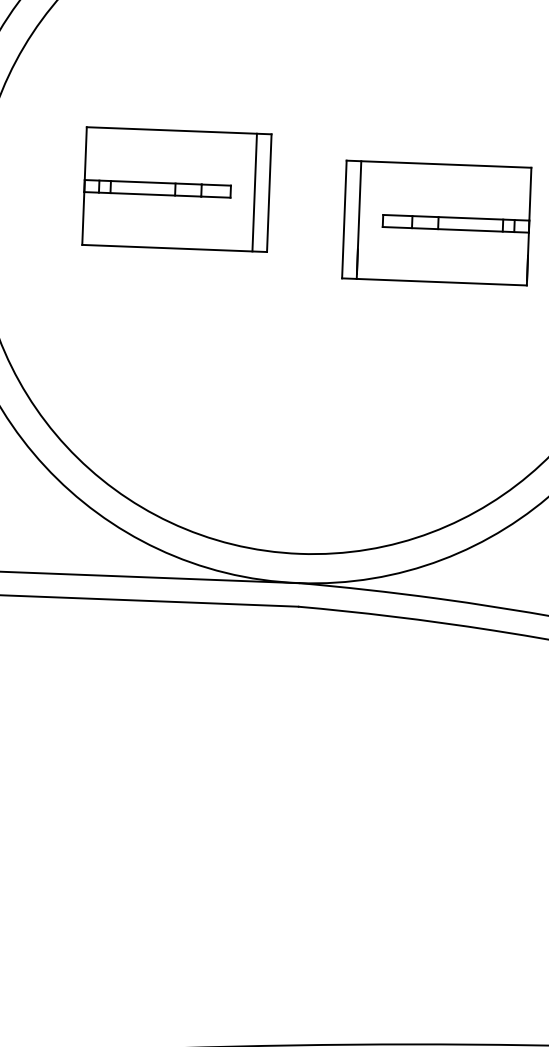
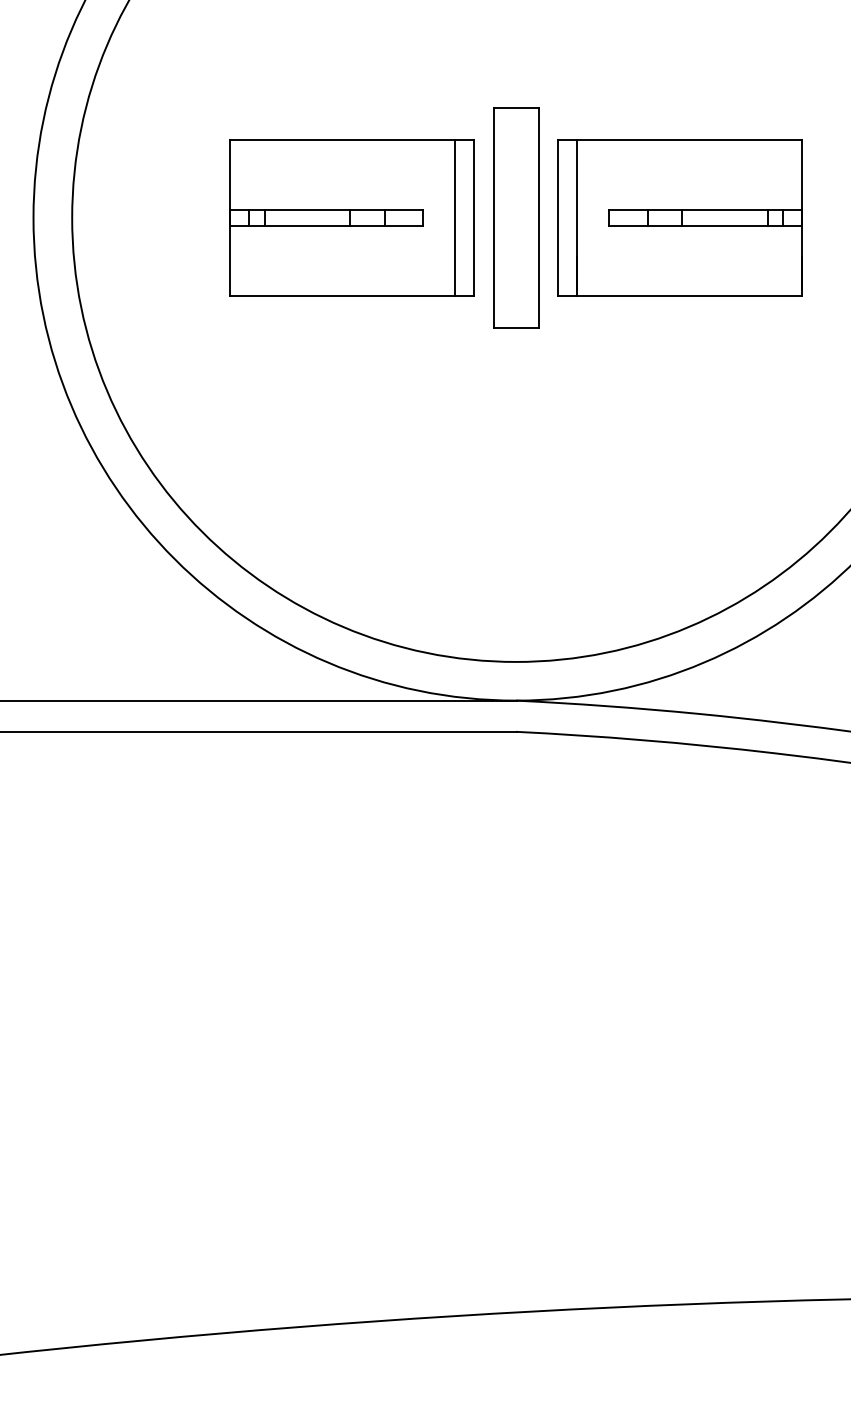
part: (176, 189) -> (351, 217), moved
part: (313, 217) -> (516, 217), added

